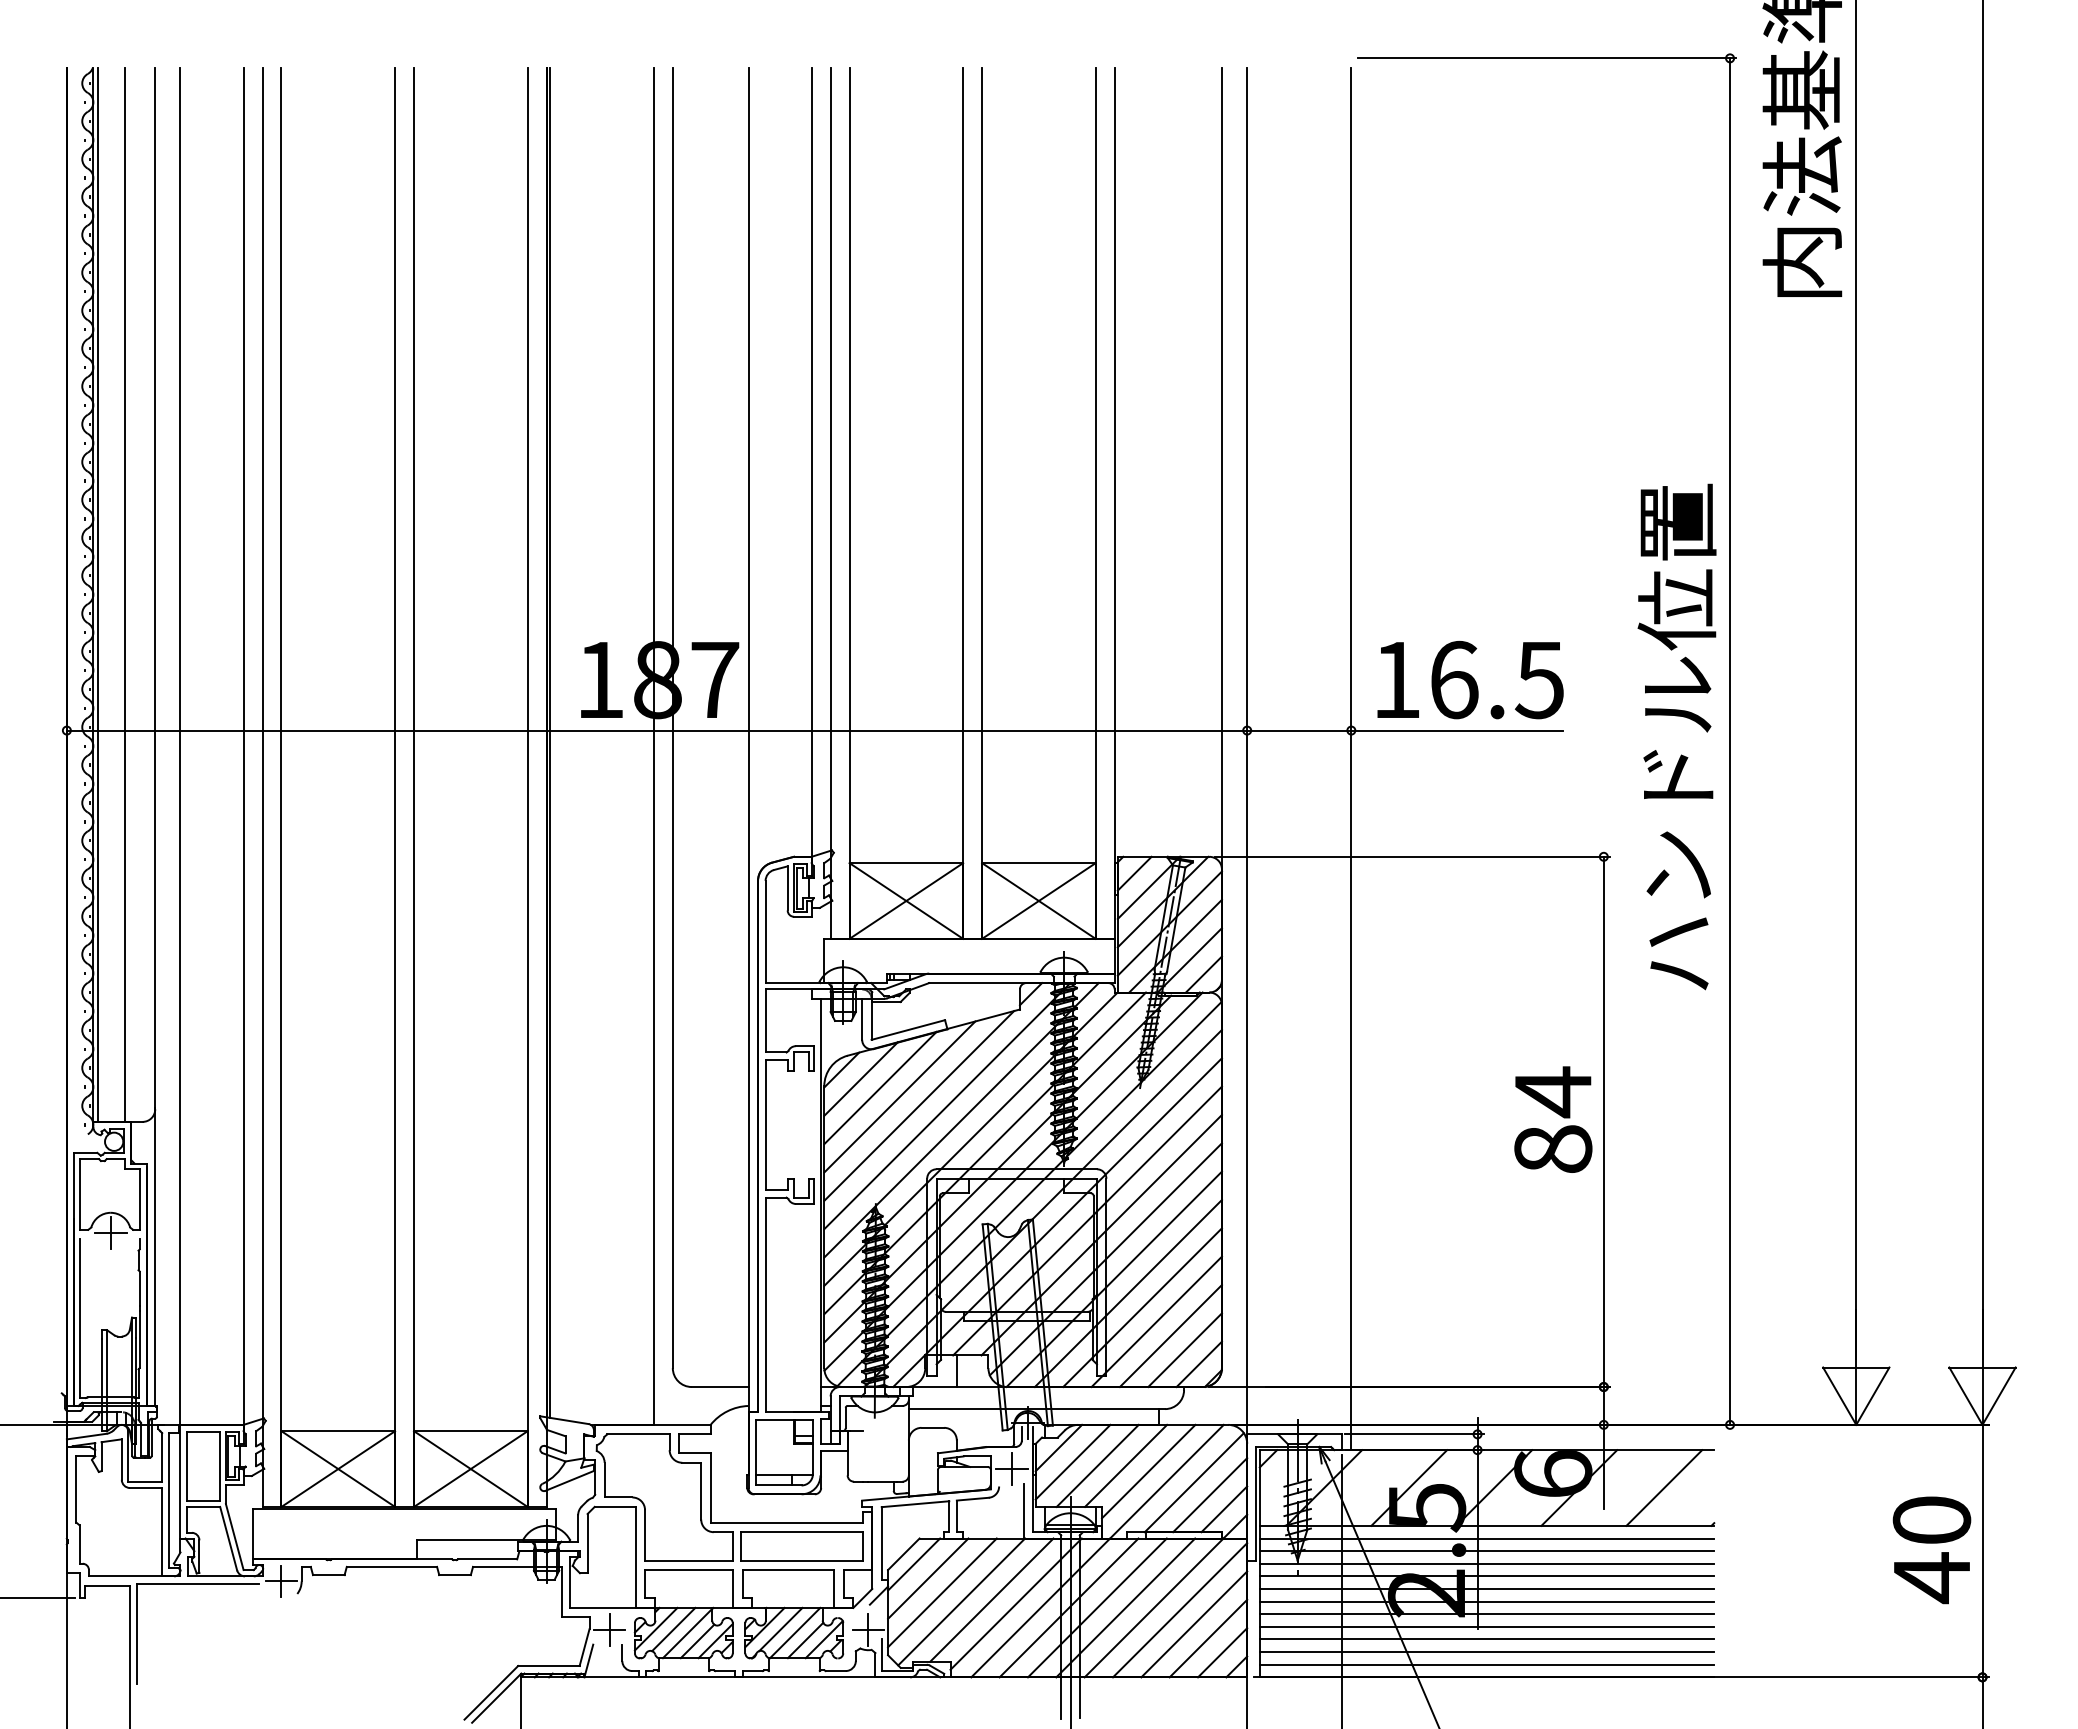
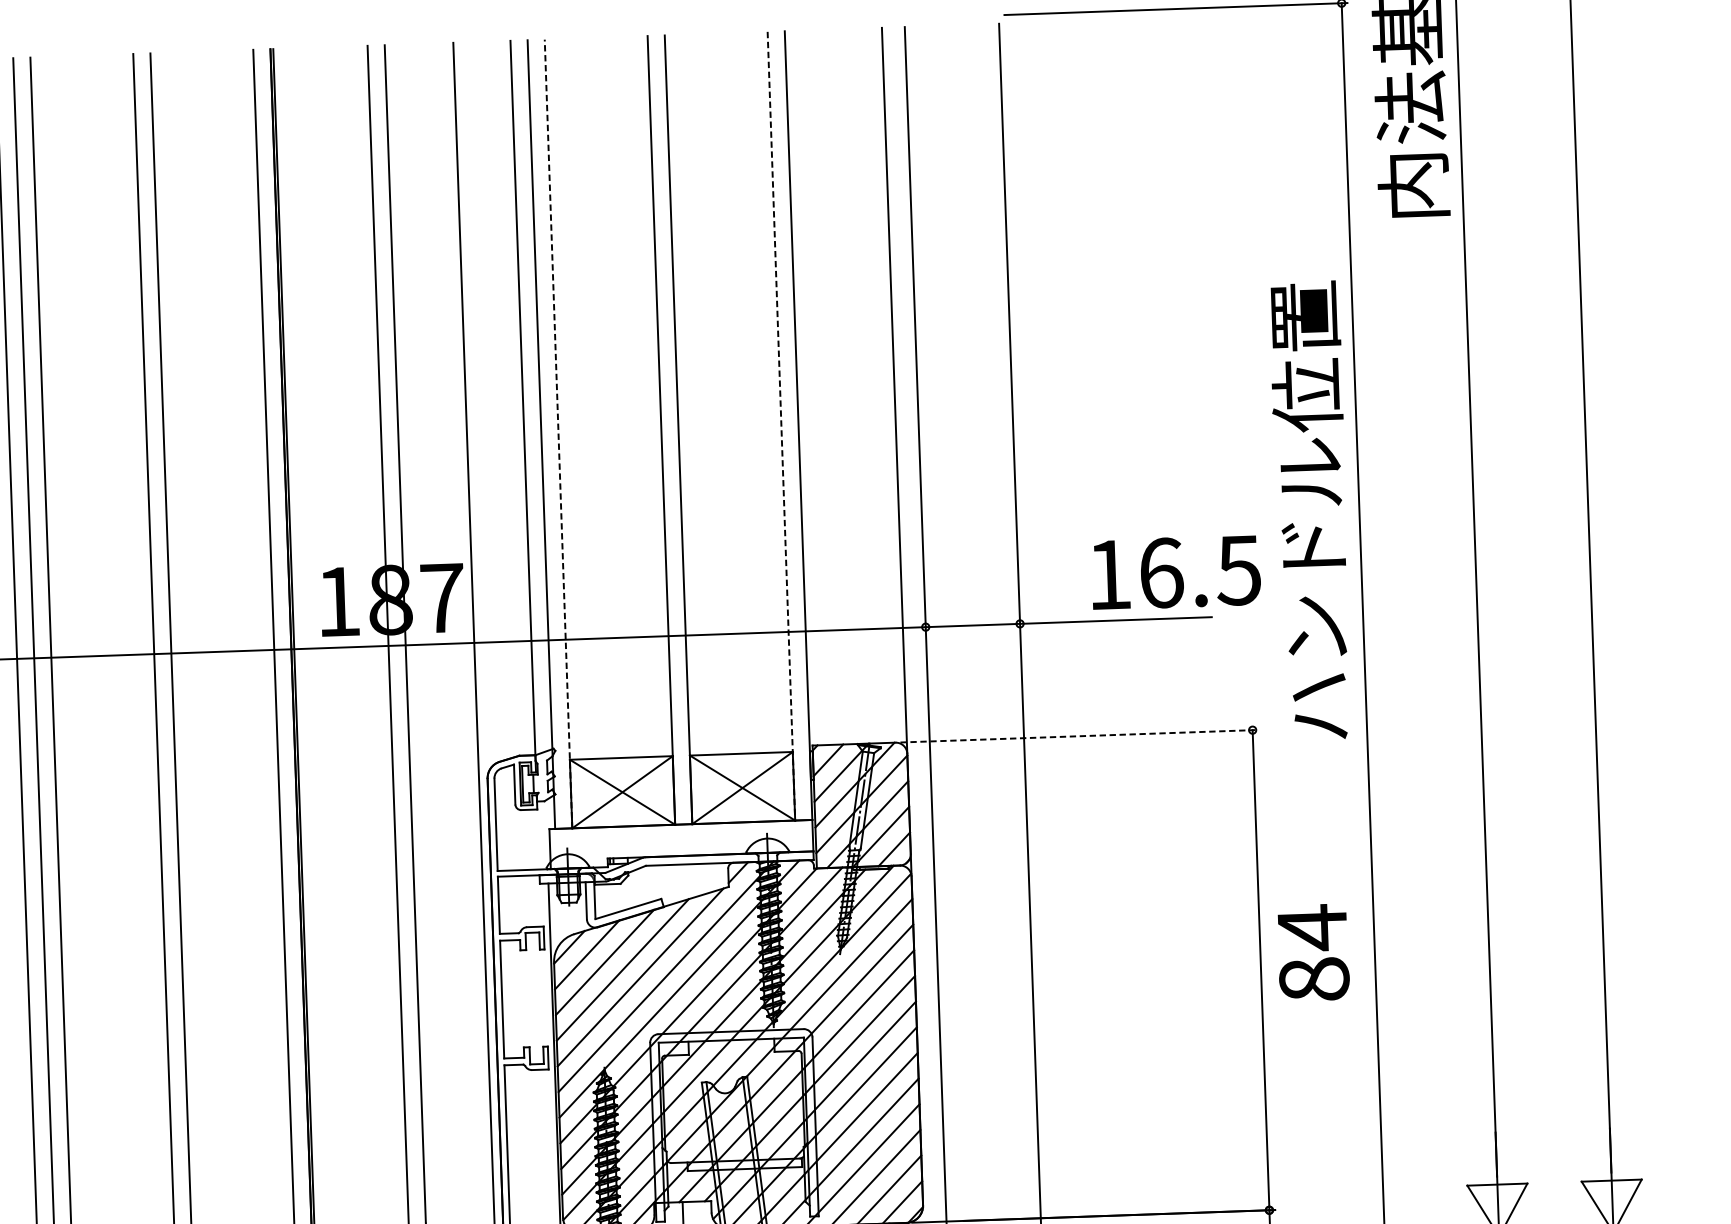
line: (849, 503) -> (558, 434), solid -> dashed
line: (1095, 503) -> (781, 426), solid -> dashed
text: (1470, 680) -> (1176, 573), moved
text: (1676, 736) -> (1310, 510), moved
line: (1412, 856) -> (1079, 735), solid -> dashed
text: (1553, 1119) -> (1313, 952), moved

